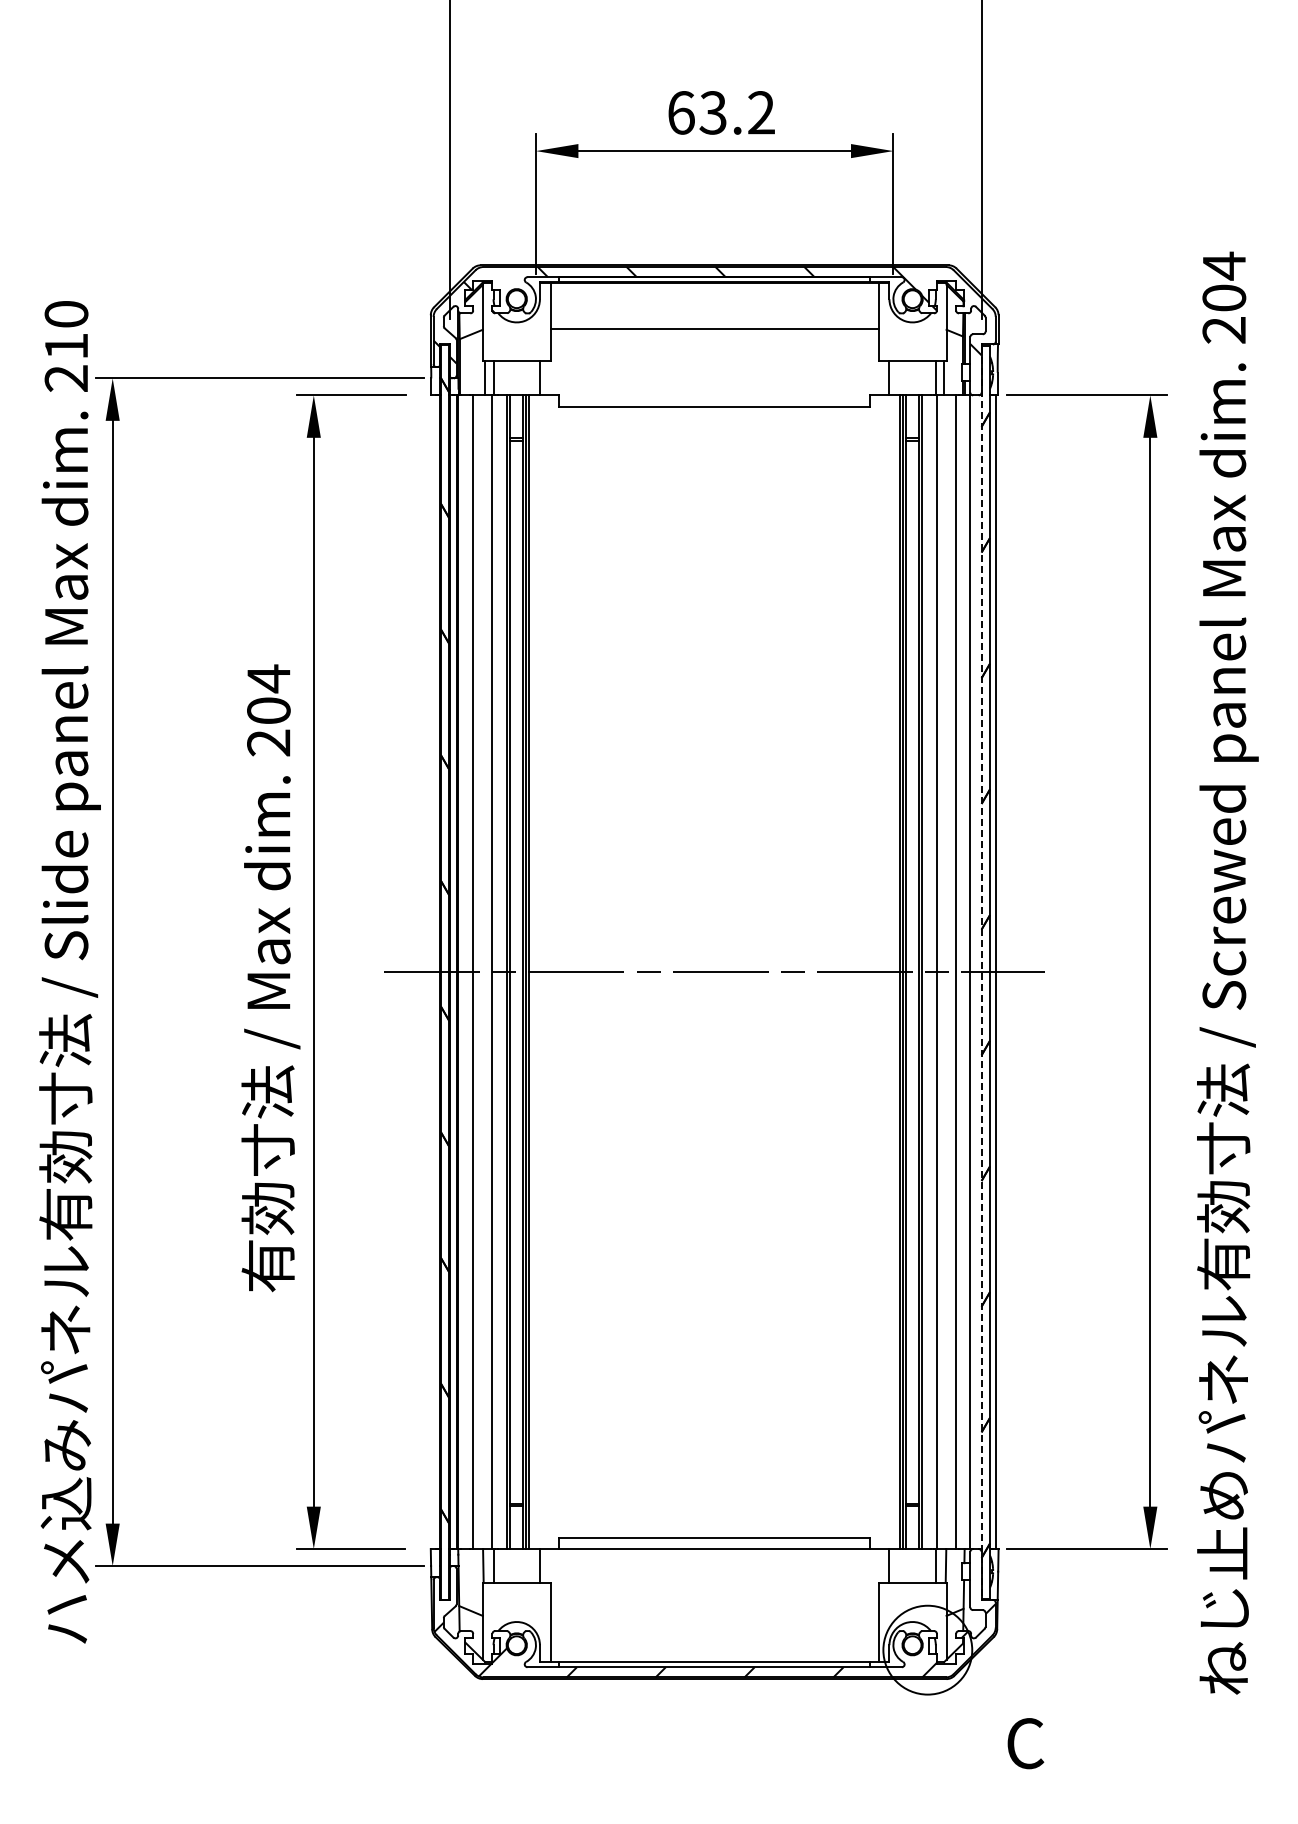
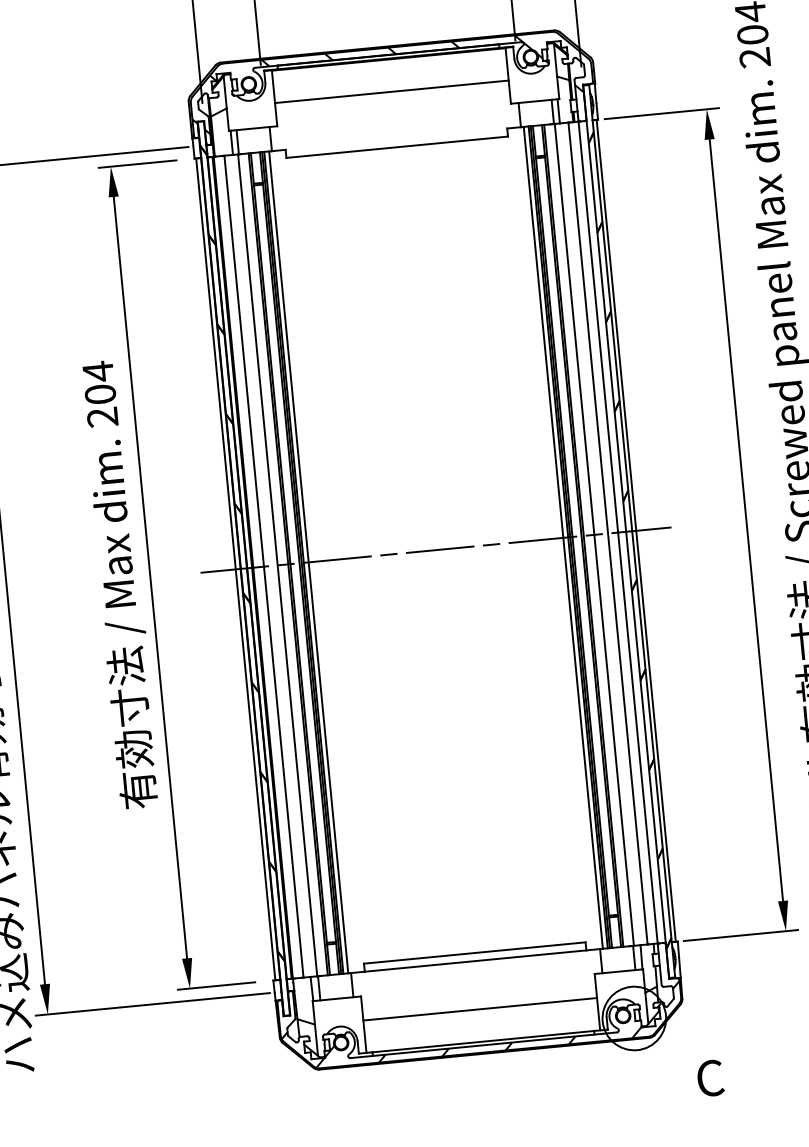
line: (433, 972) -> (235, 569), added
line: (535, 972) -> (308, 562), added
line: (893, 972) -> (563, 538), added
line: (981, 972) -> (626, 532), dashed -> solid
line: (714, 1616) -> (480, 1009), added

